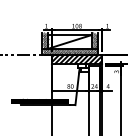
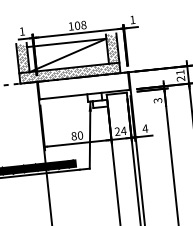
hatch: (76, 59) -> (83, 86), removed

